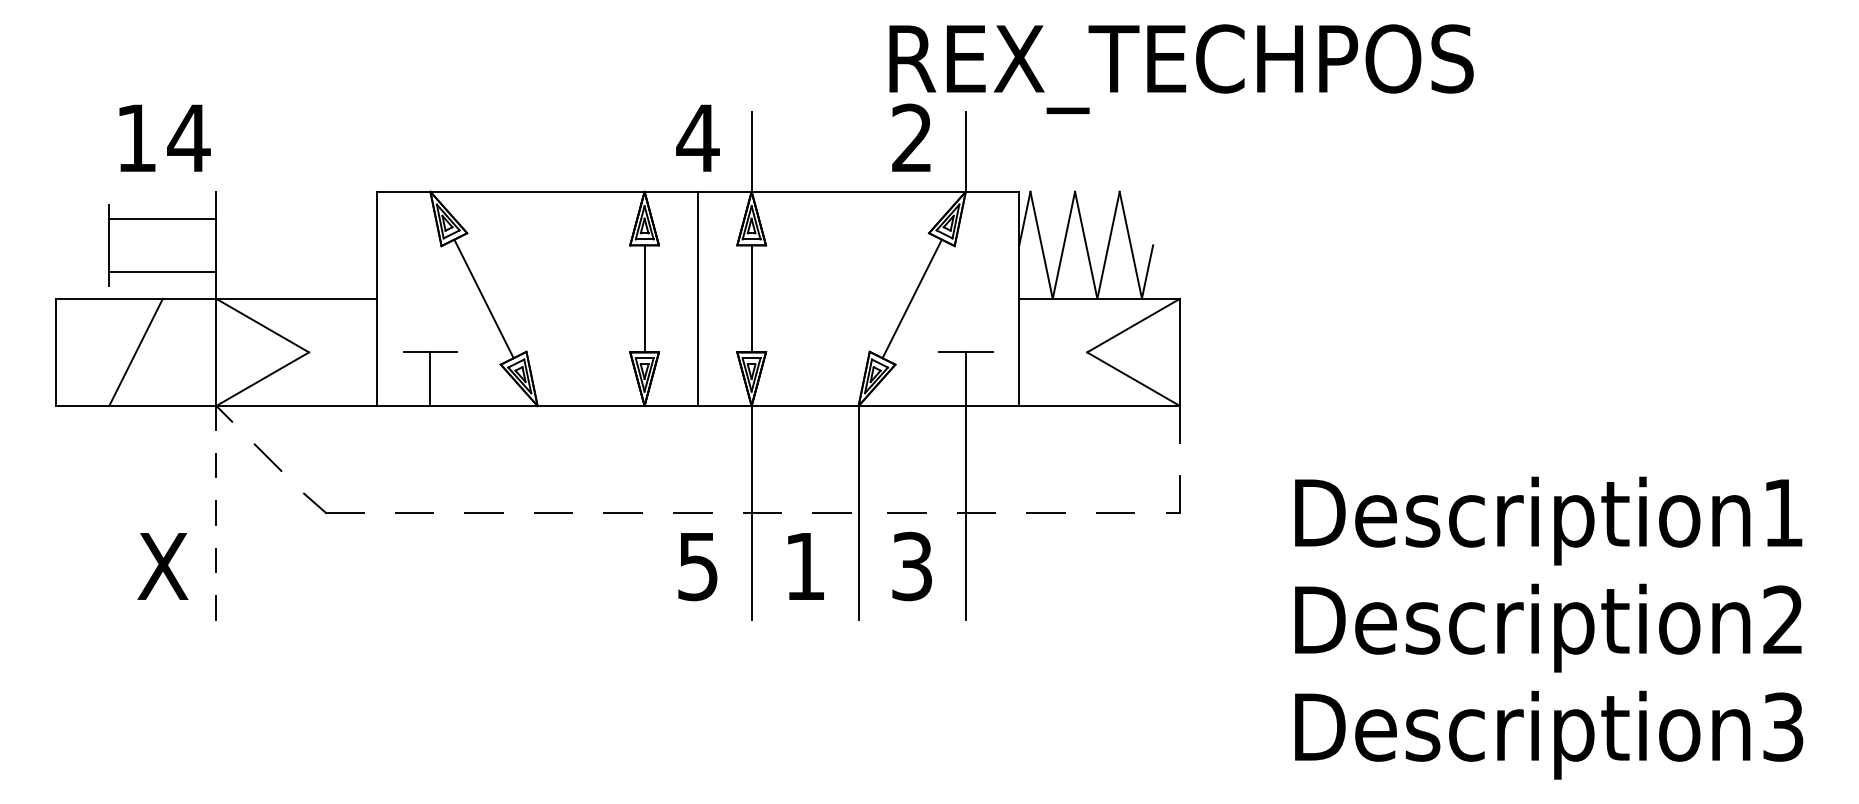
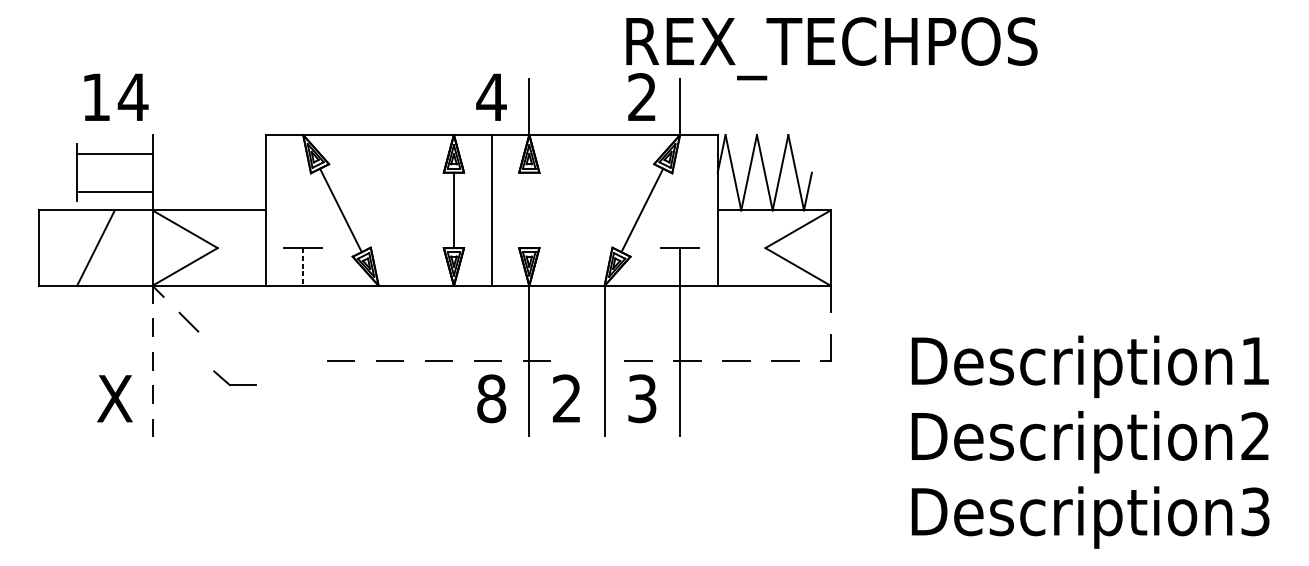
line: (751, 298) -> (529, 210), removed
line: (430, 379) -> (303, 267), solid -> dashed
part: (333, 512) -> (234, 384), moved
line: (414, 513) -> (291, 361), removed
line: (831, 513) -> (585, 361), removed
text: (804, 565) -> (566, 398), 1 -> 2
text: (697, 566) -> (491, 398), 5 -> 8

